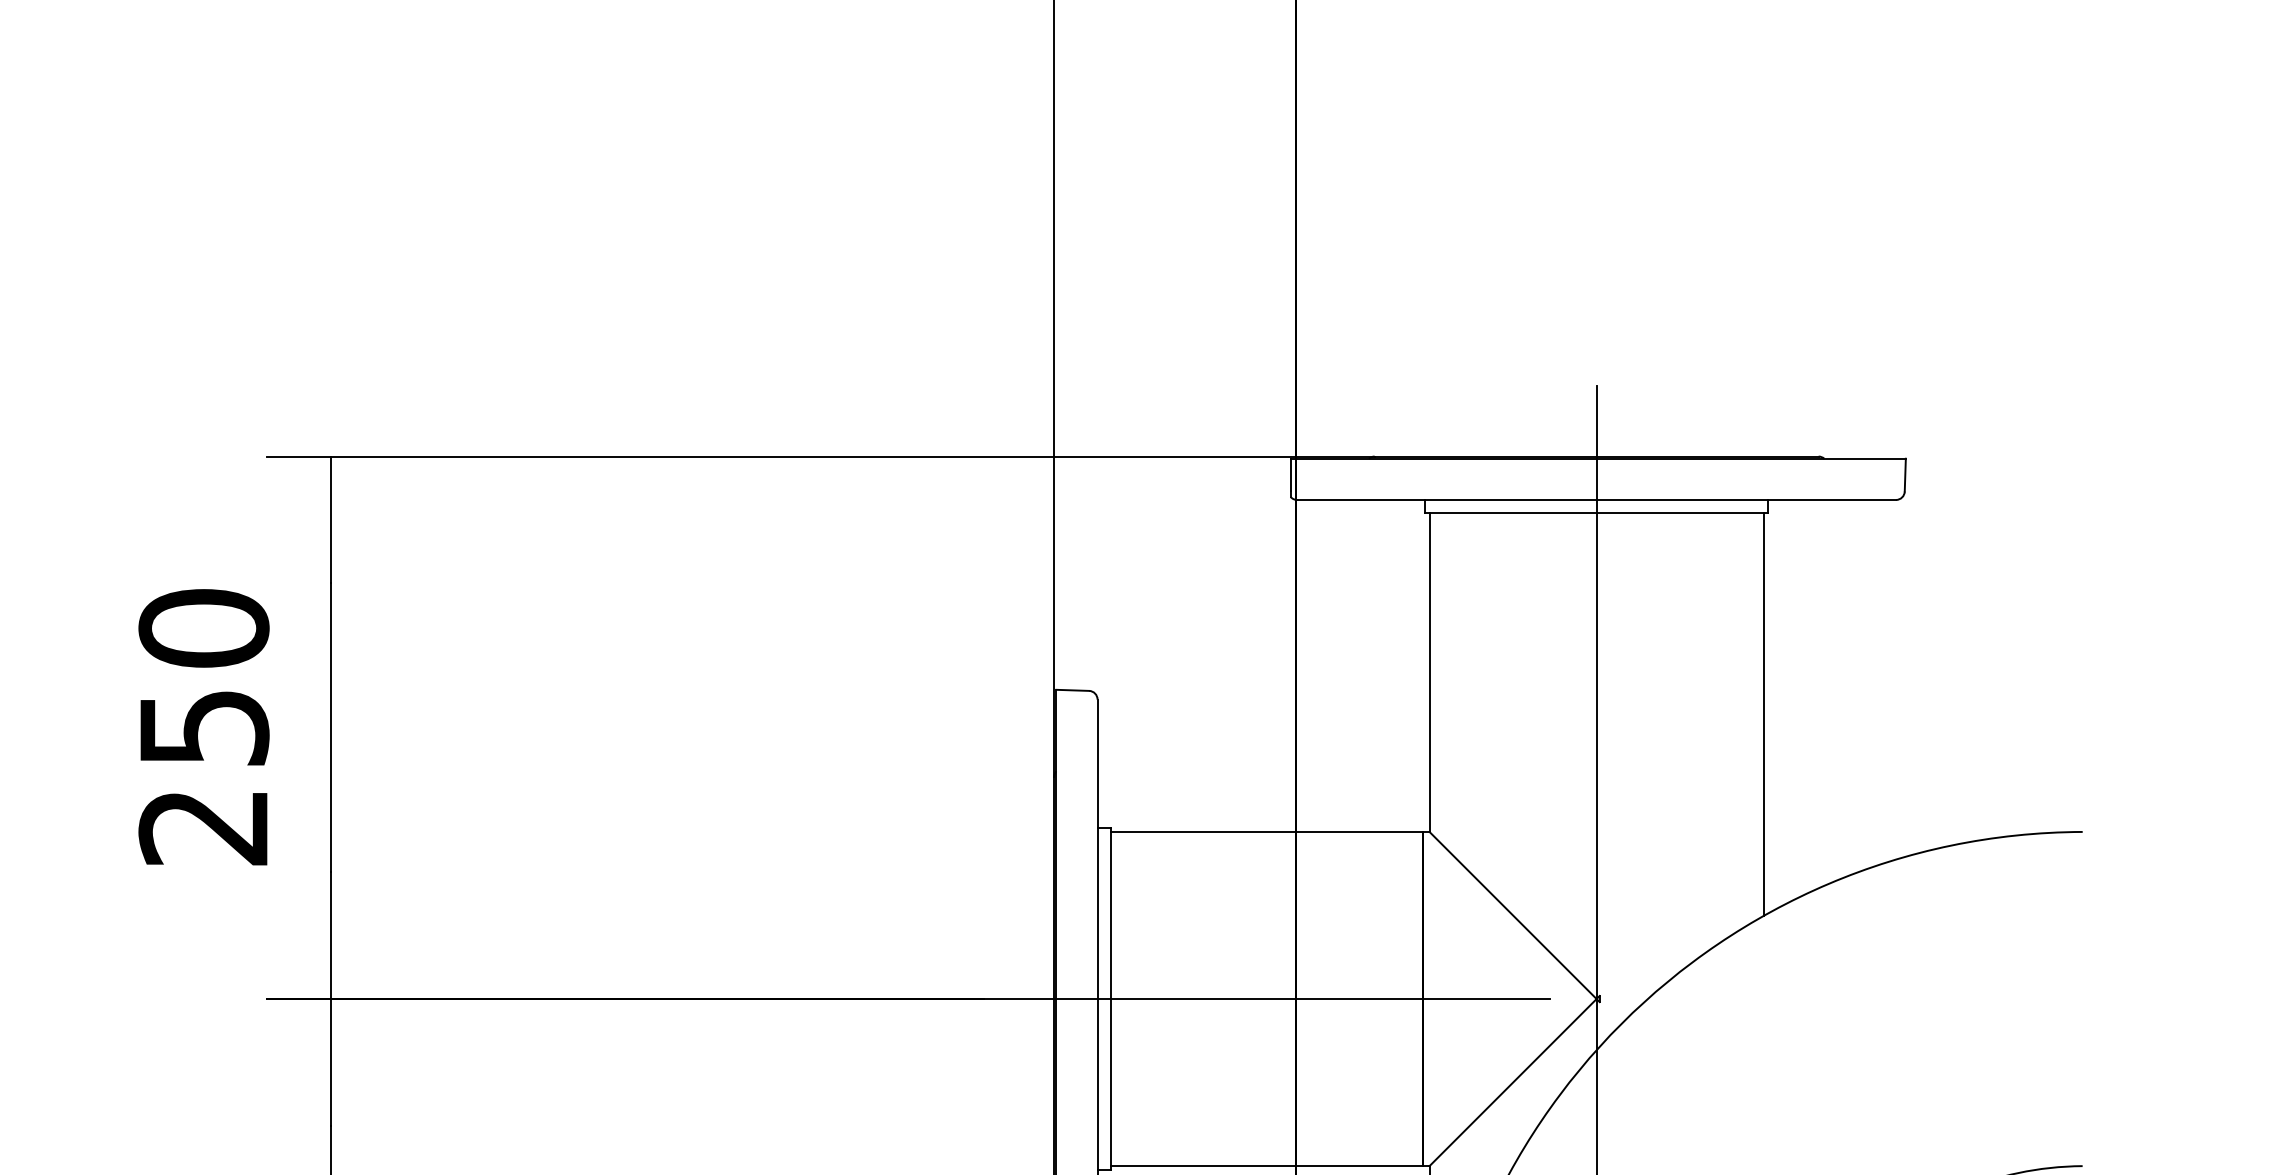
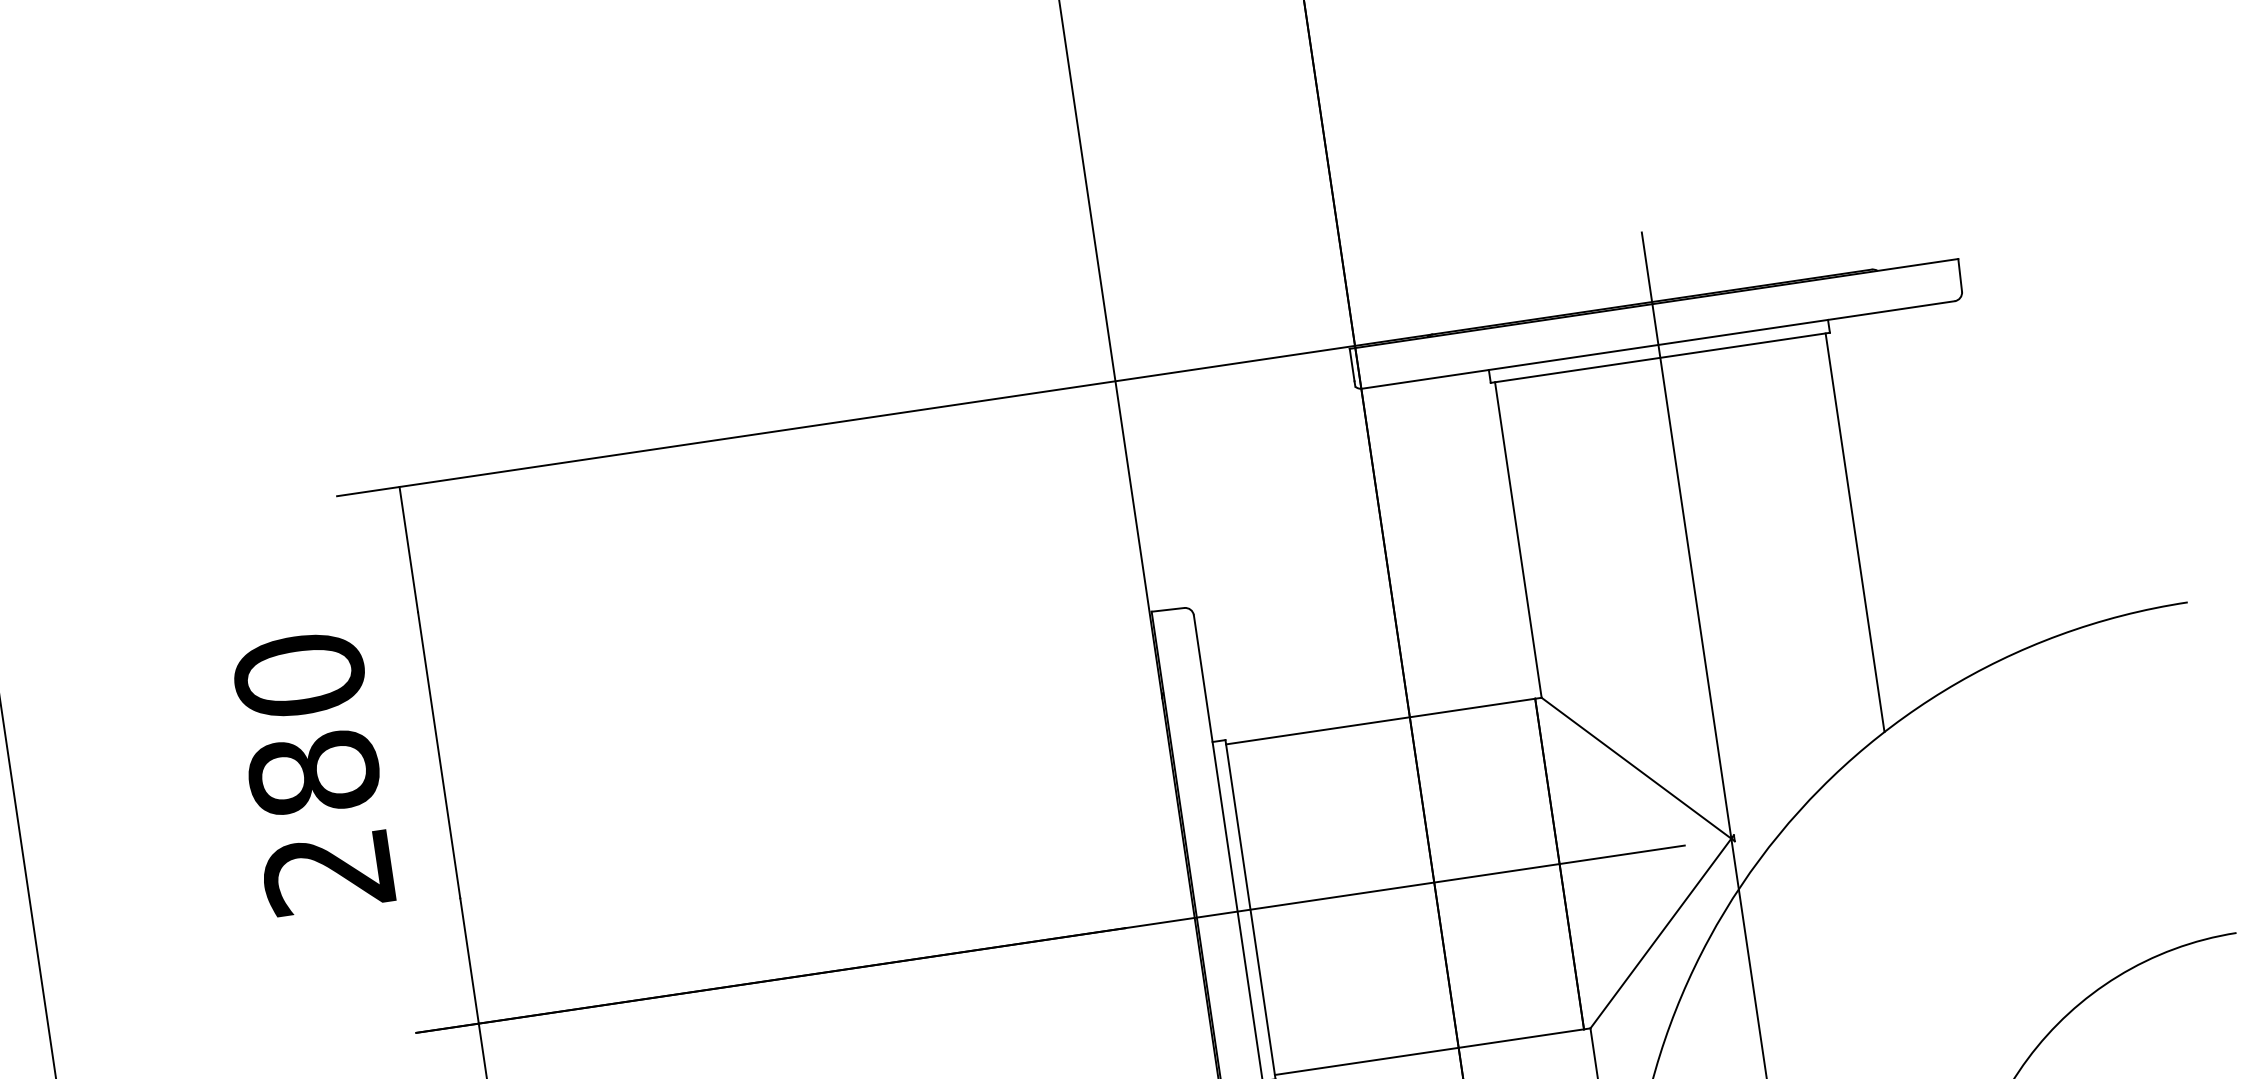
text: (203, 727) -> (313, 773), 250 -> 280

